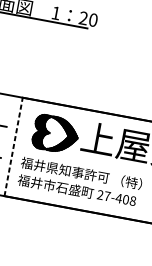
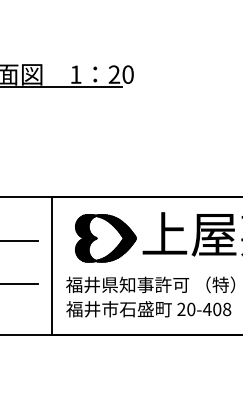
line: (13, 147) -> (52, 266), dashed -> solid
text: (107, 196) -> (191, 309), 27-408 -> 20-408

